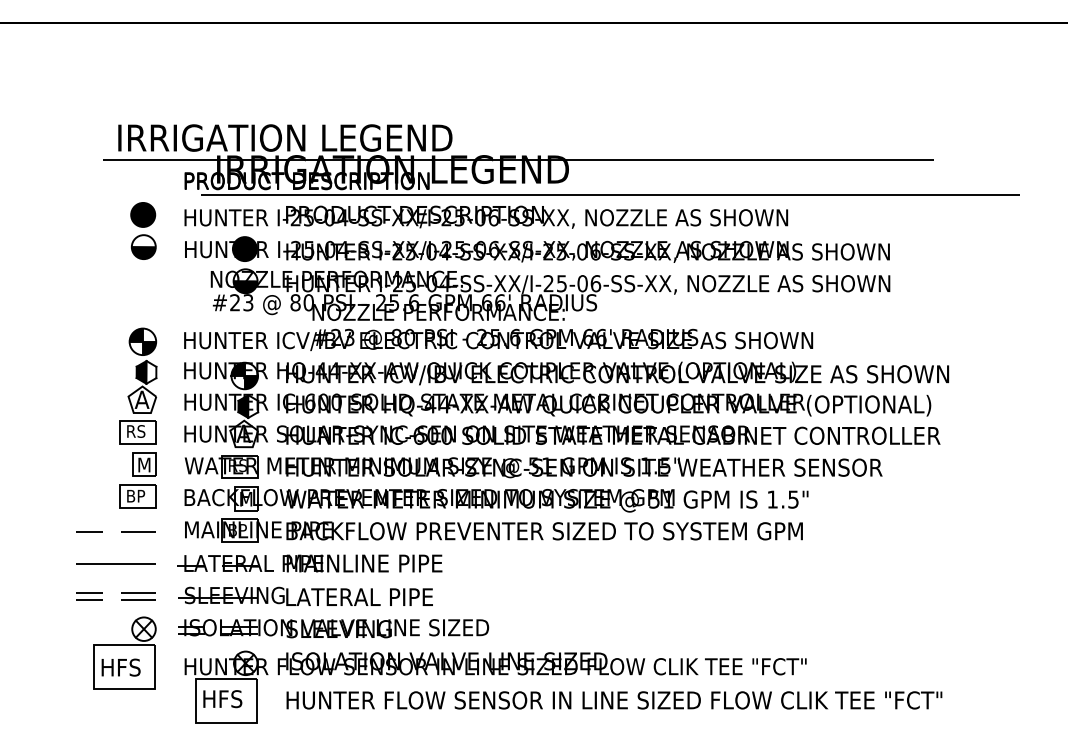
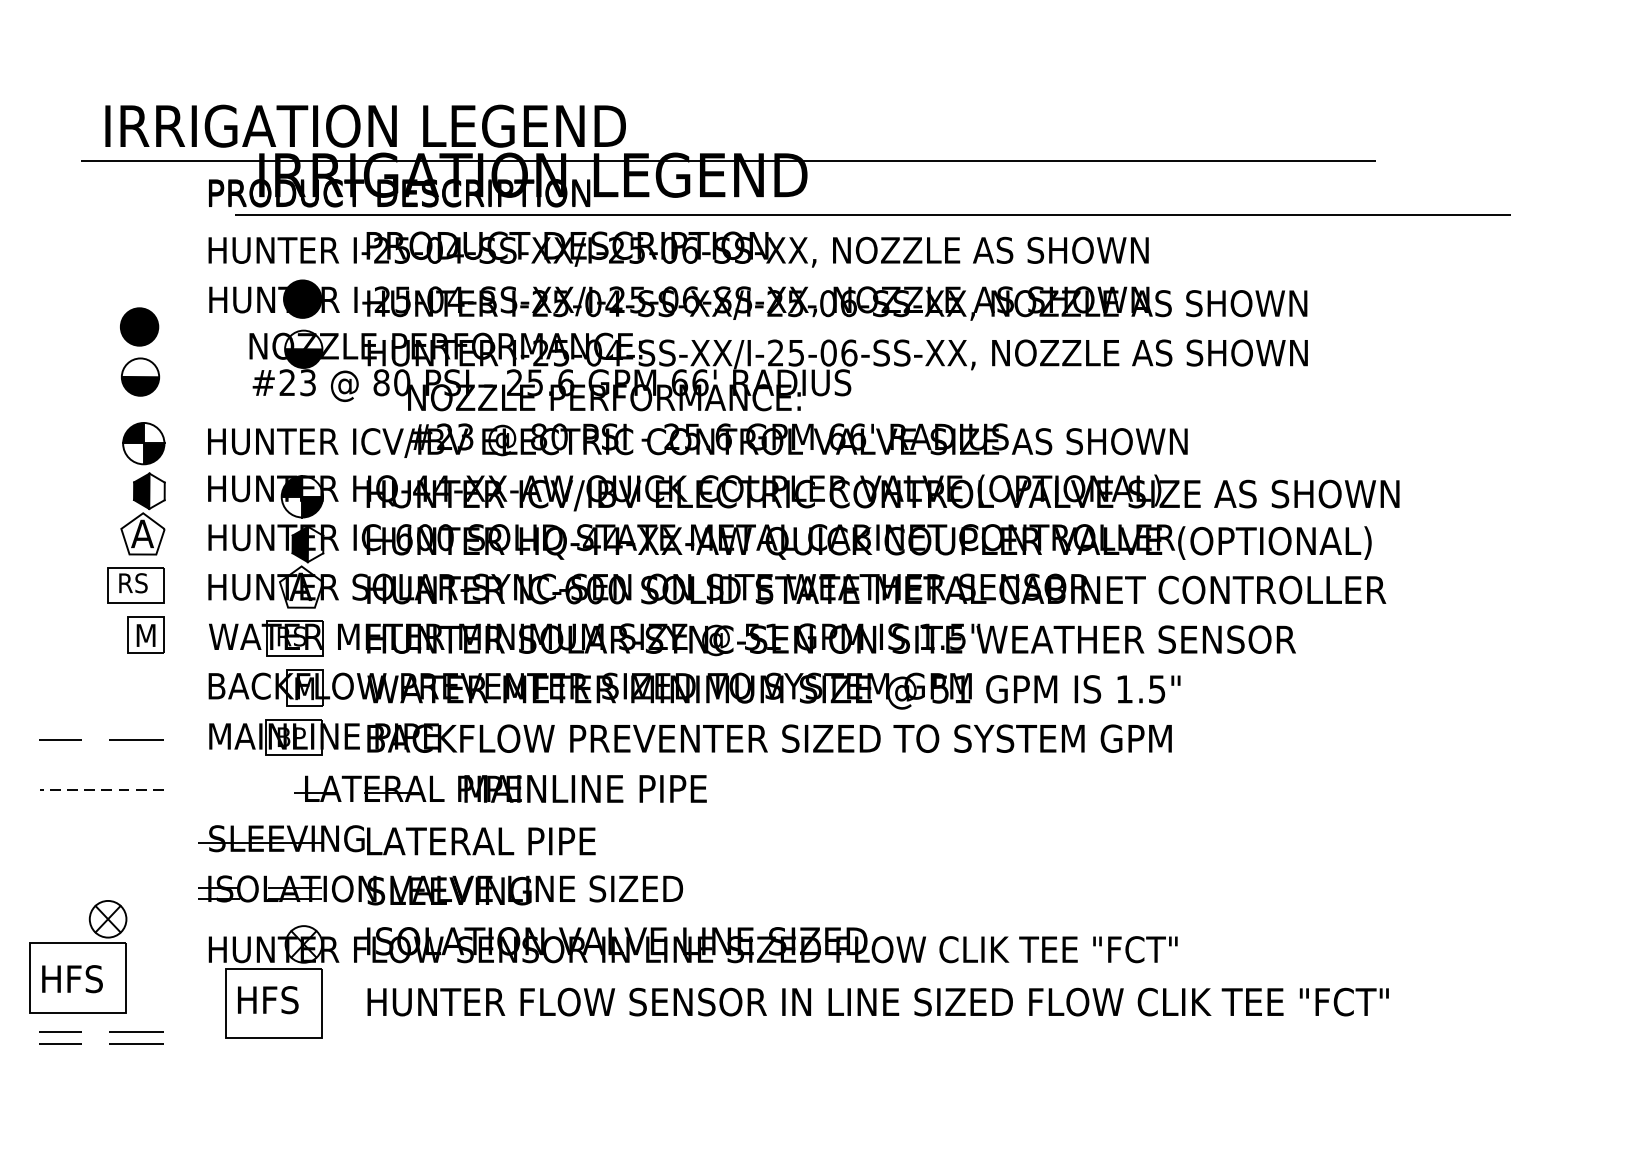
part: (143, 230) -> (140, 351), moved
part: (137, 496) -> (135, 684), removed
part: (309, 563) -> (499, 788), moved
line: (115, 564) -> (101, 790), solid -> dashed
part: (121, 593) -> (110, 1033), moved
part: (124, 652) -> (77, 955), moved

